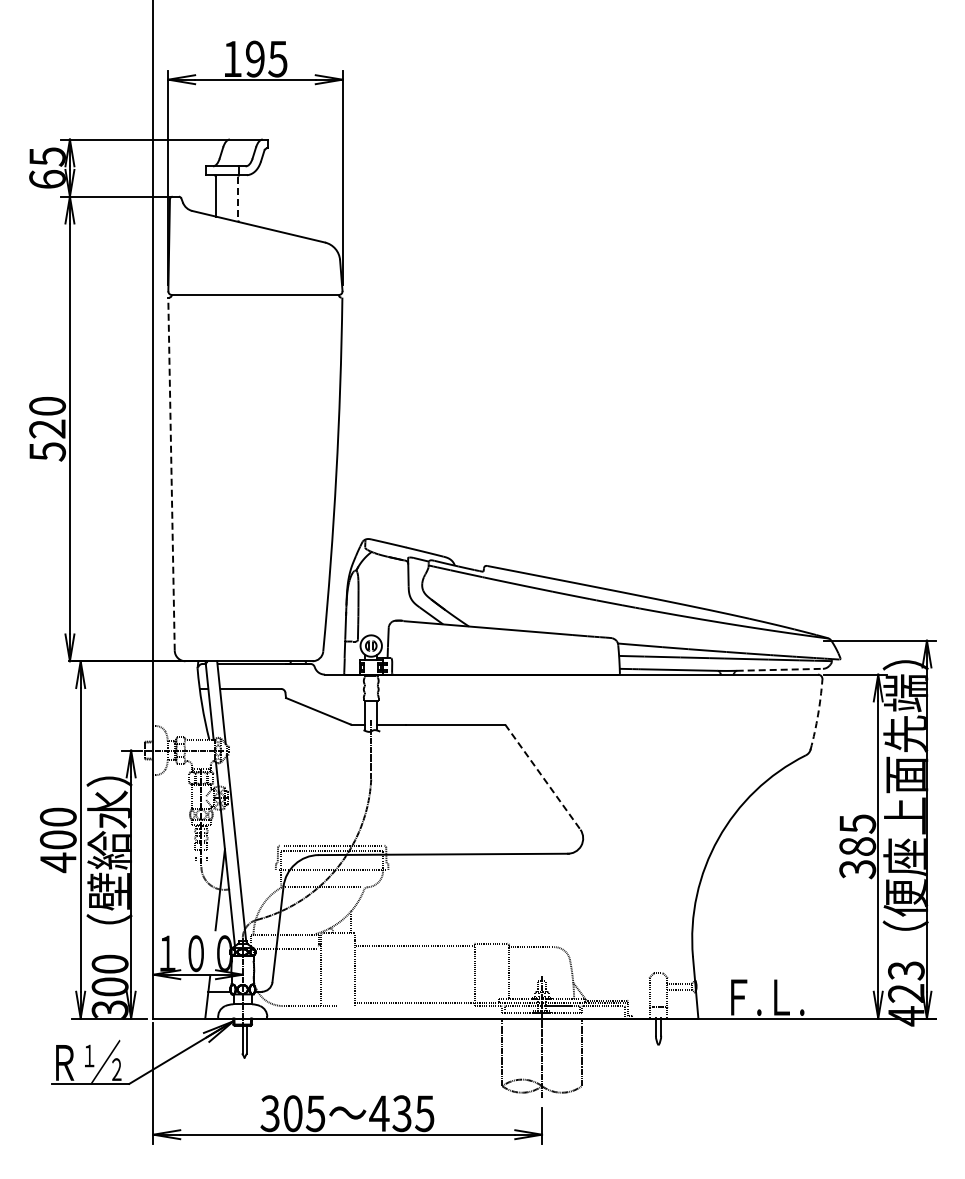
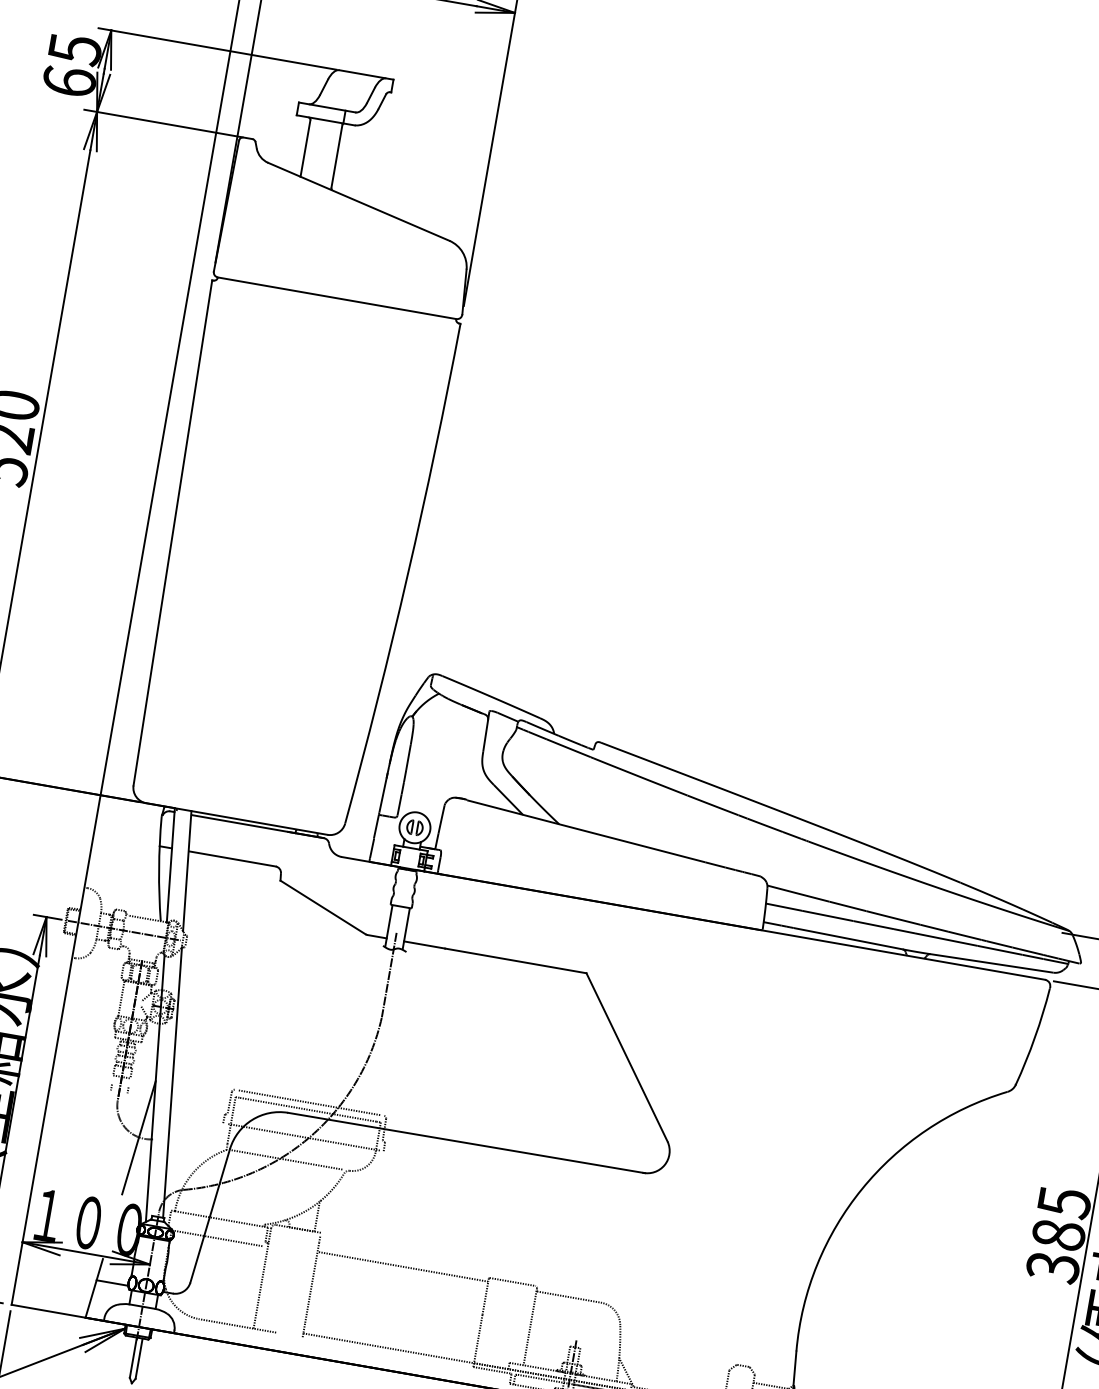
line: (238, 198) -> (337, 156), dashed -> solid
line: (171, 474) -> (172, 533), dashed -> solid
line: (780, 669) -> (992, 963), dashed -> solid
arc: (818, 715) -> (1035, 1038), dashed -> solid
line: (542, 777) -> (626, 1057), dashed -> solid

